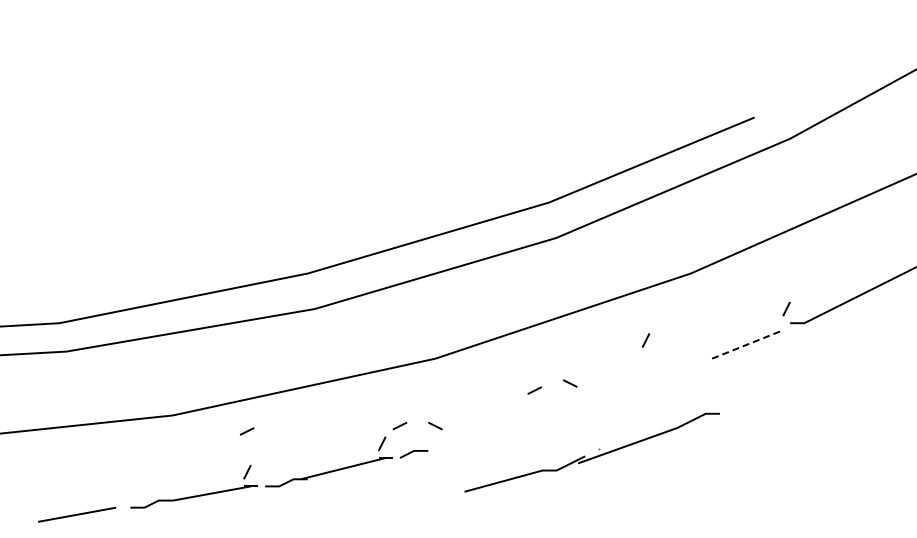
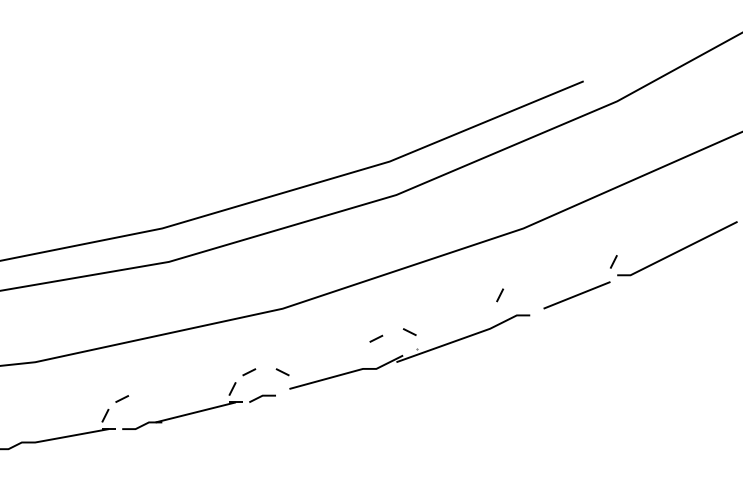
line: (646, 340) -> (500, 295), moved
line: (748, 344) -> (577, 295), dashed -> solid
line: (246, 431) -> (121, 399), moved
part: (591, 452) -> (409, 351), moved

